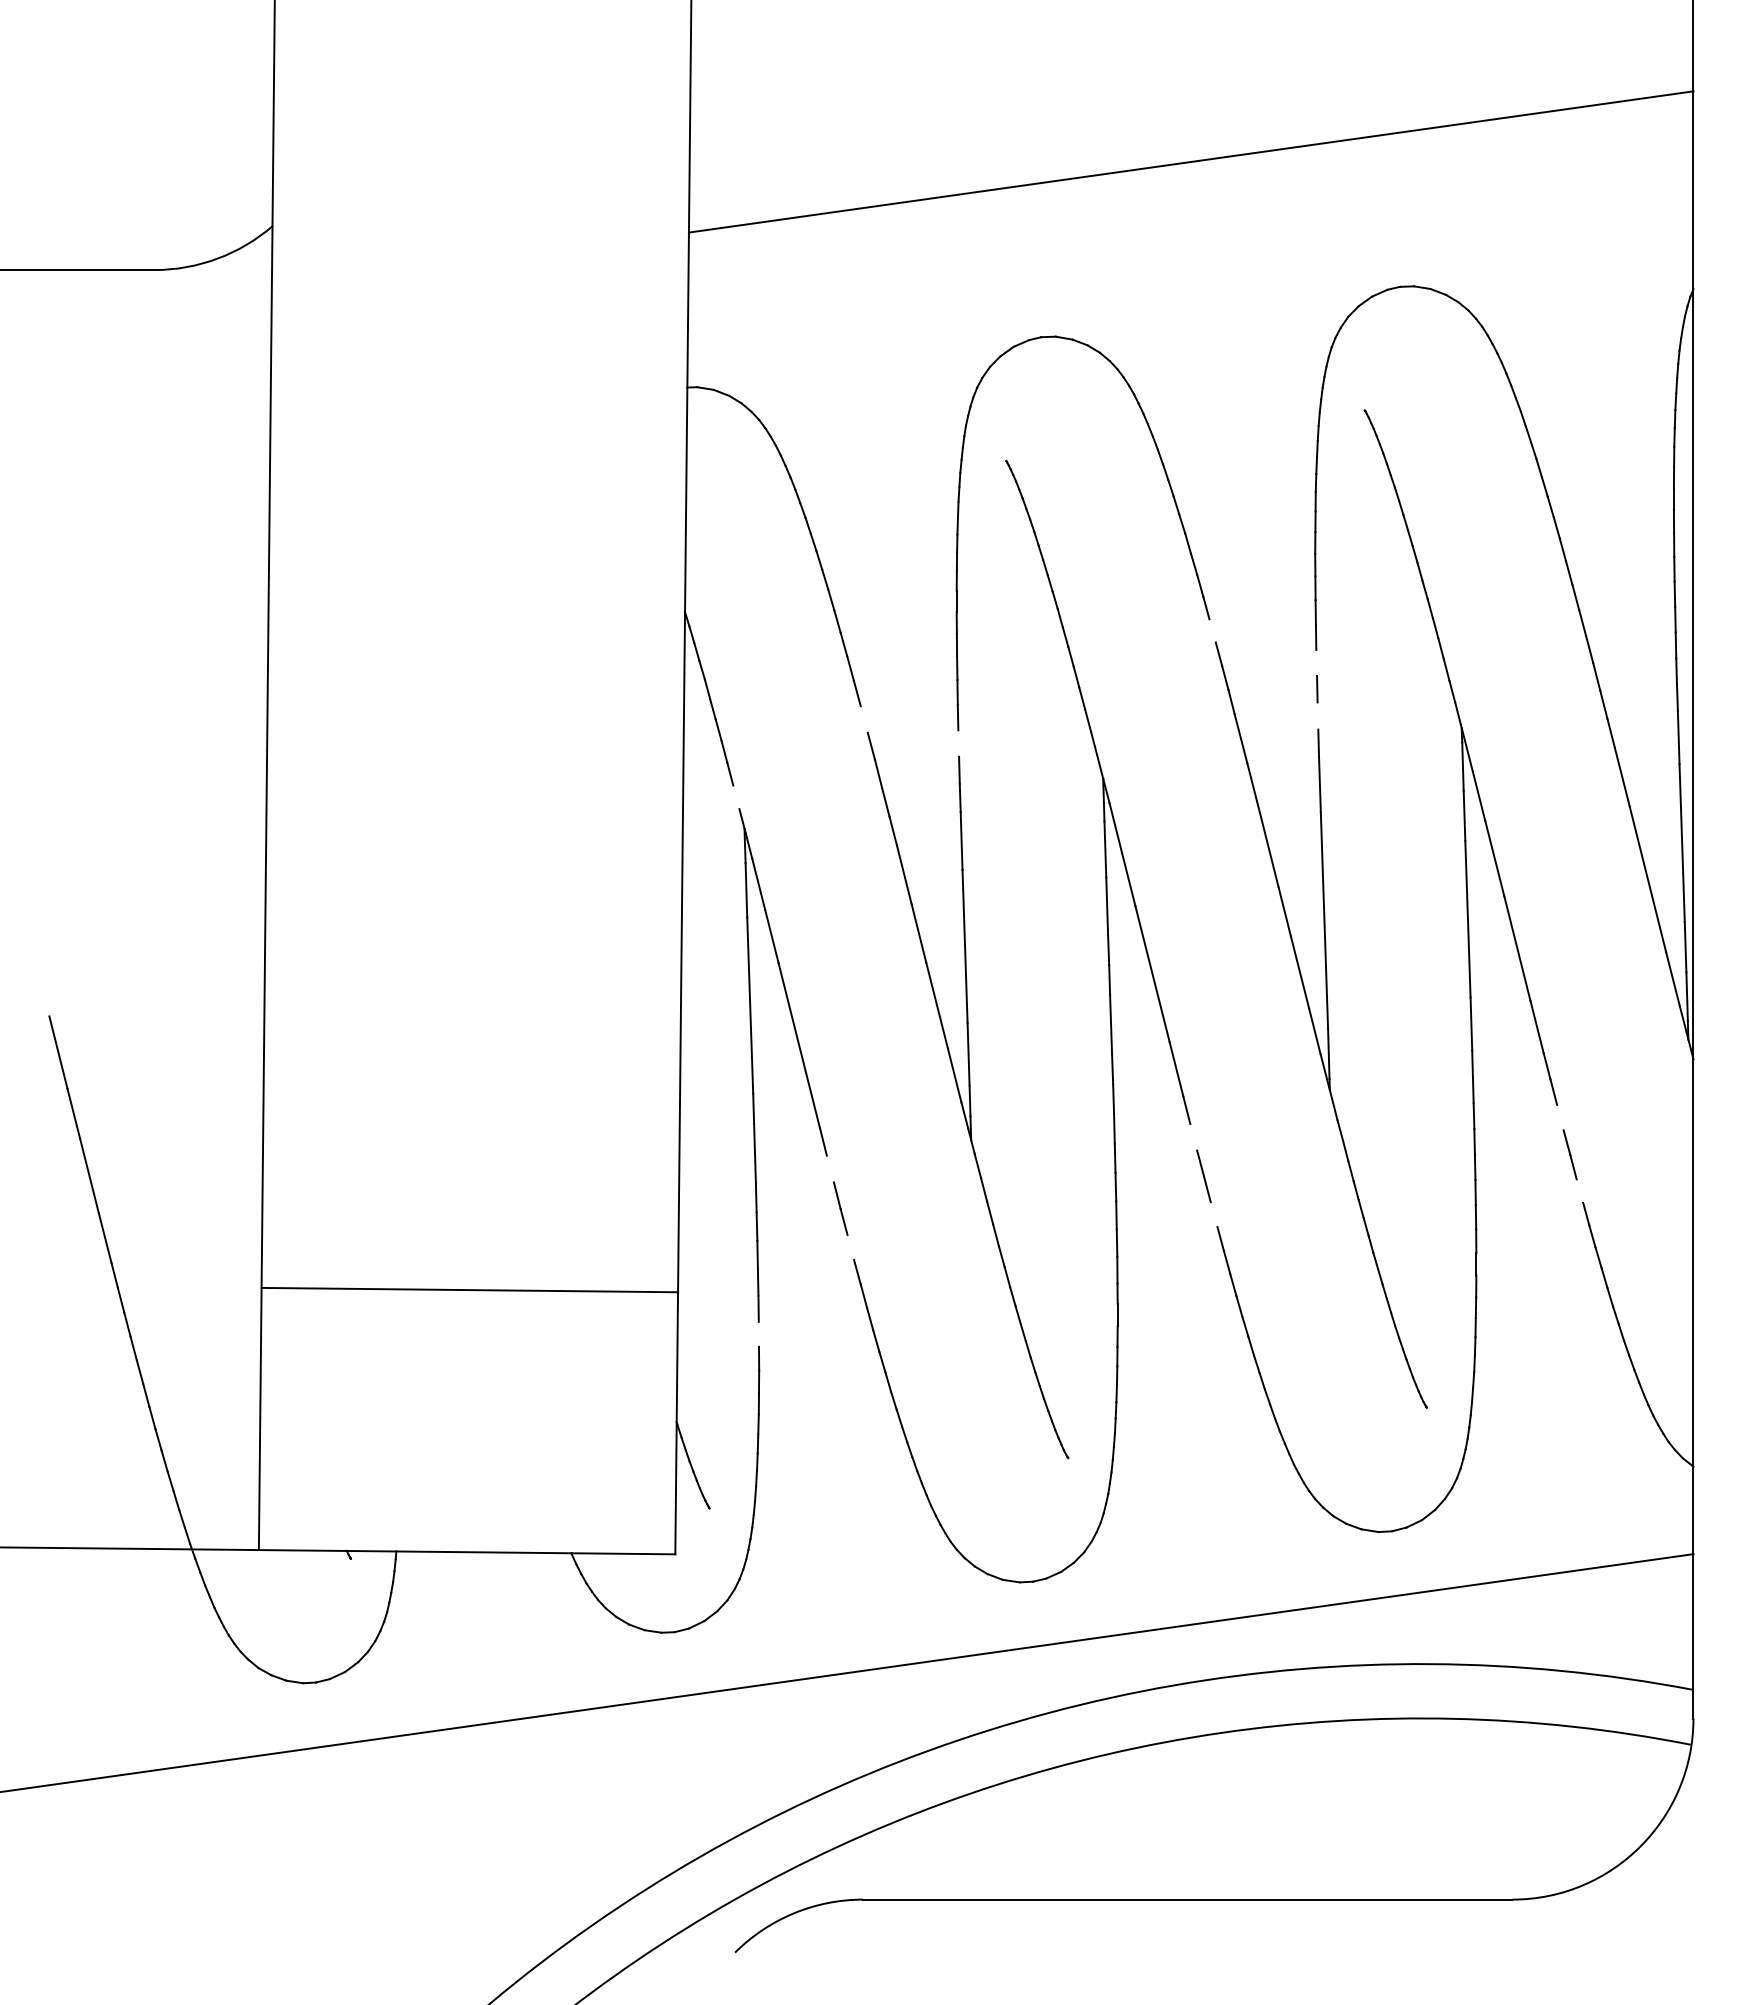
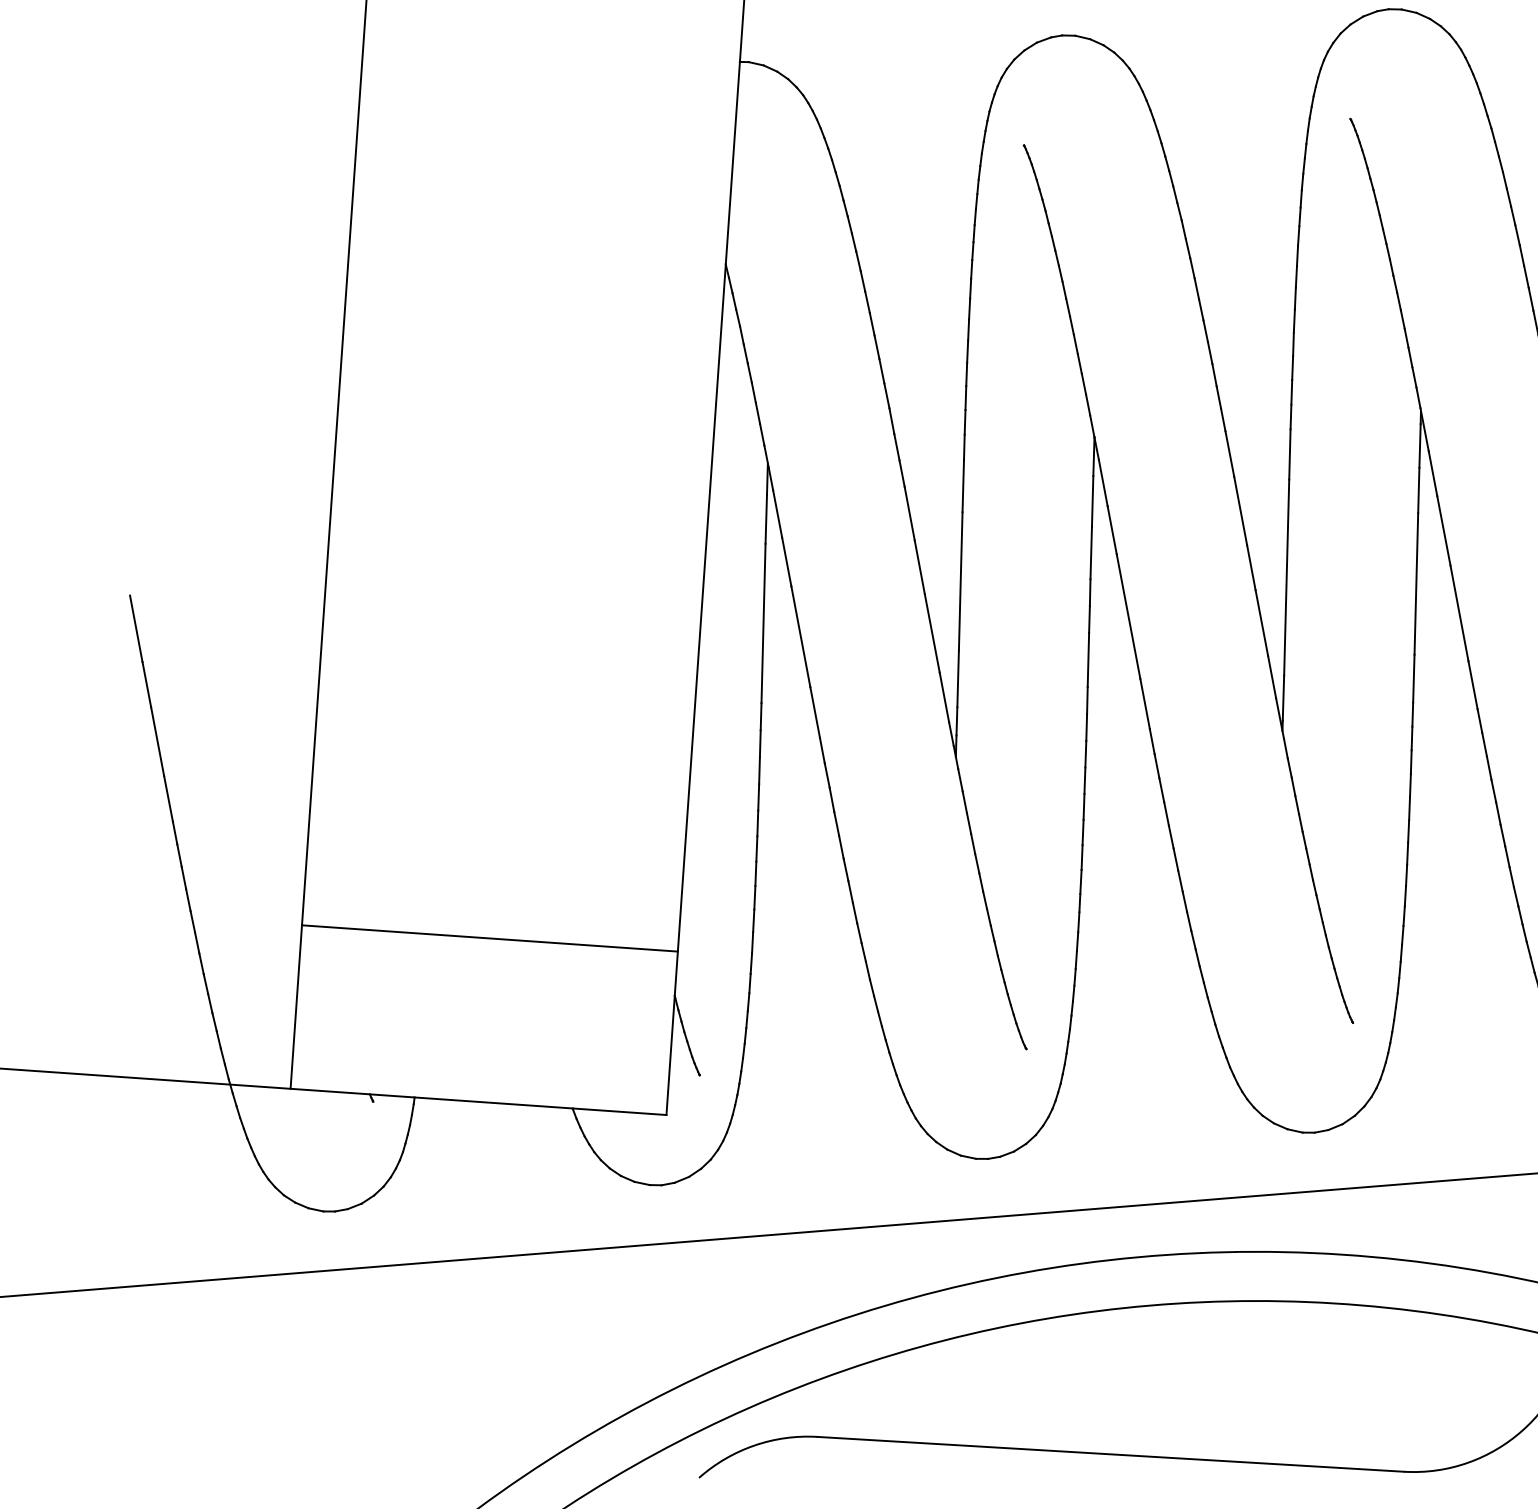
line: (1212, 630) -> (1201, 309), added
line: (1316, 662) -> (1293, 343), added
line: (1317, 715) -> (1291, 391), added
line: (863, 719) -> (881, 371), added
line: (958, 743) -> (965, 397), added
line: (736, 797) -> (762, 434), added
line: (1560, 1117) -> (1489, 767), added
line: (1193, 1136) -> (1156, 765), added
line: (829, 1168) -> (826, 774), added
line: (1579, 1190) -> (1502, 834), added
line: (1213, 1214) -> (1170, 836), added
line: (850, 1246) -> (841, 846), added
line: (469, 1289) -> (489, 937), moved
line: (758, 1333) -> (753, 920), added

